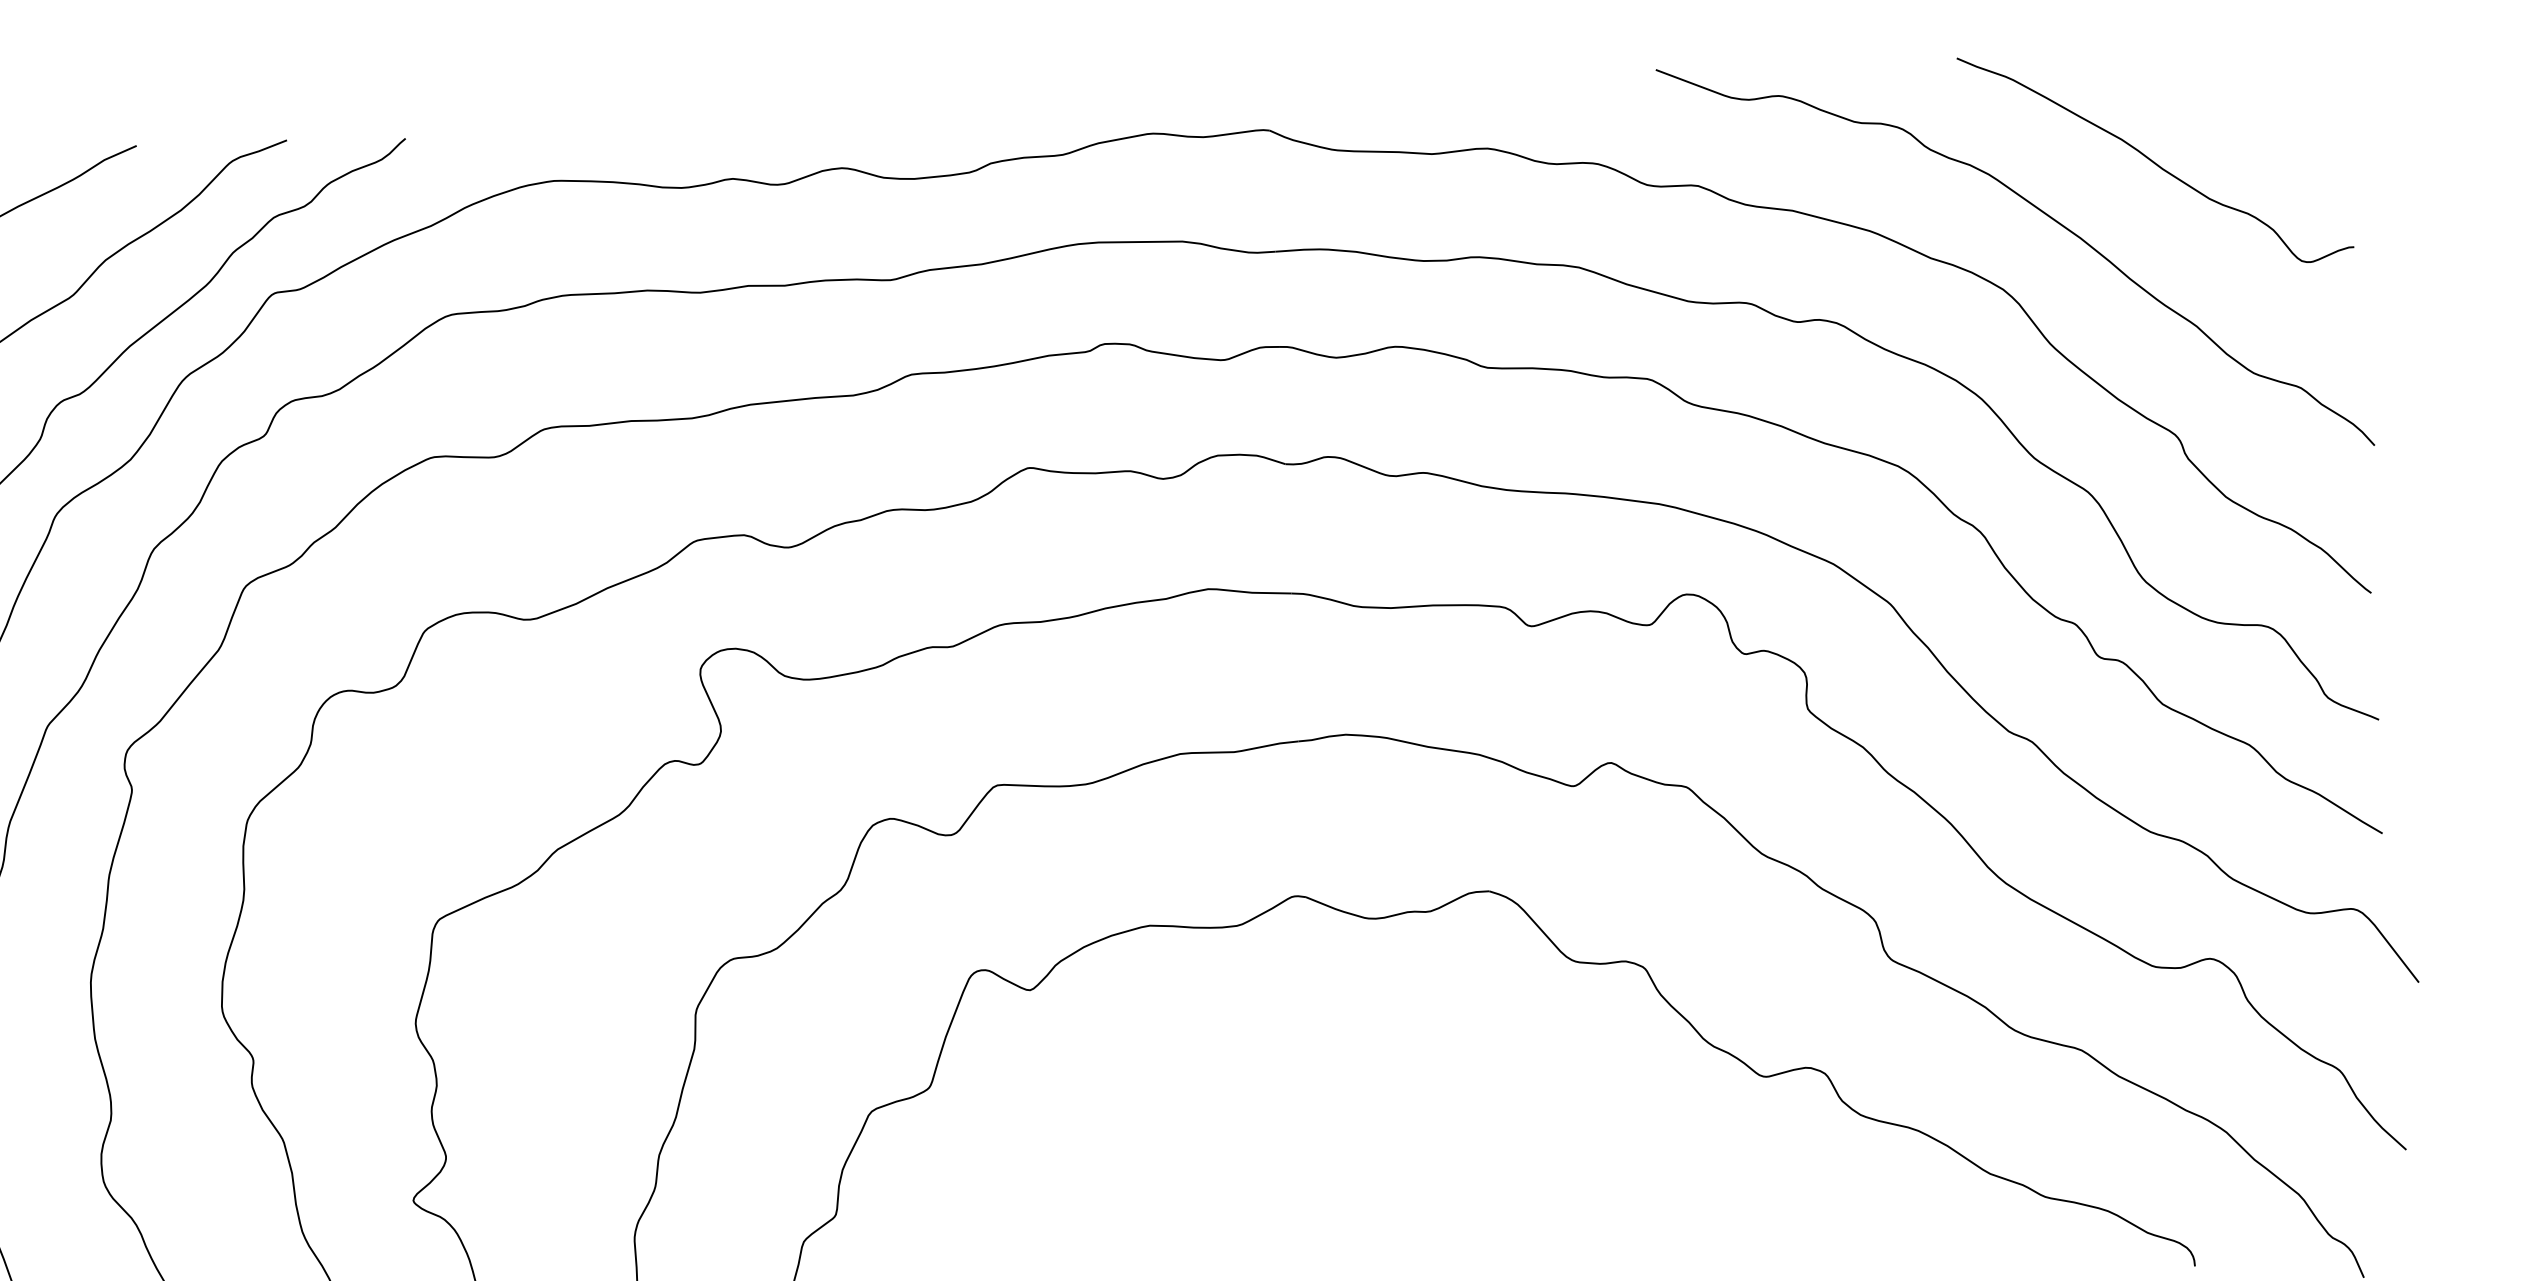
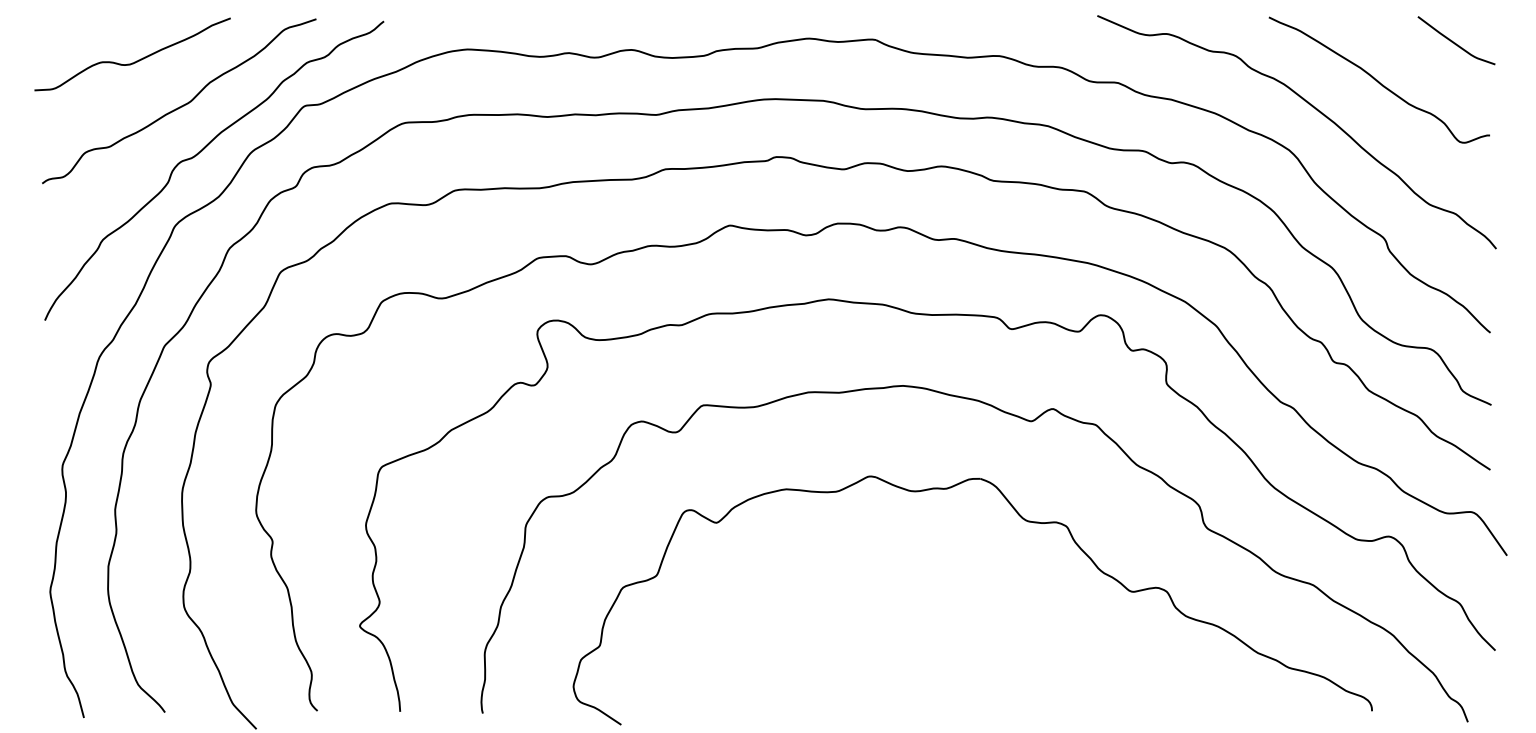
curve: (2285, 87) -> (1455, 42), added

